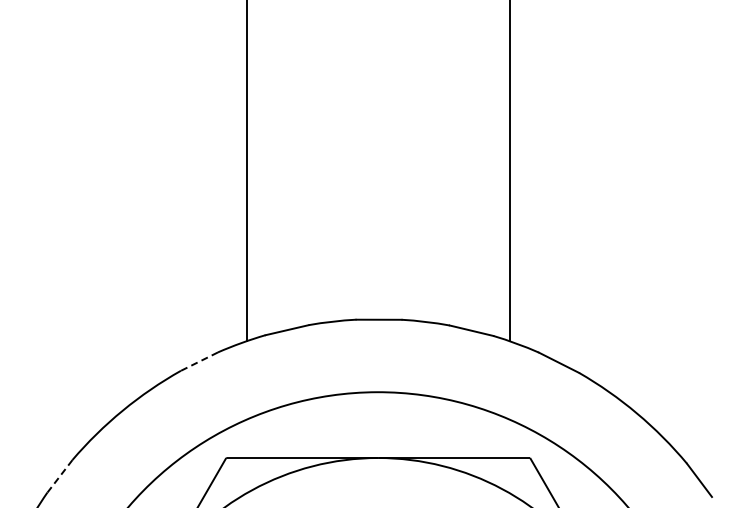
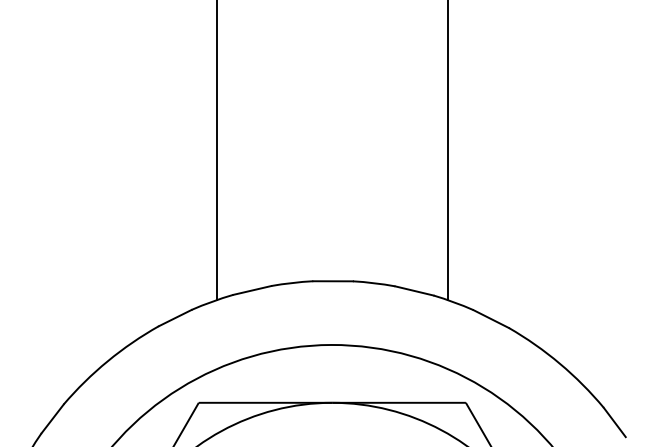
line: (199, 361) -> (175, 317), dashed -> solid
line: (60, 476) -> (53, 419), dashed -> solid

